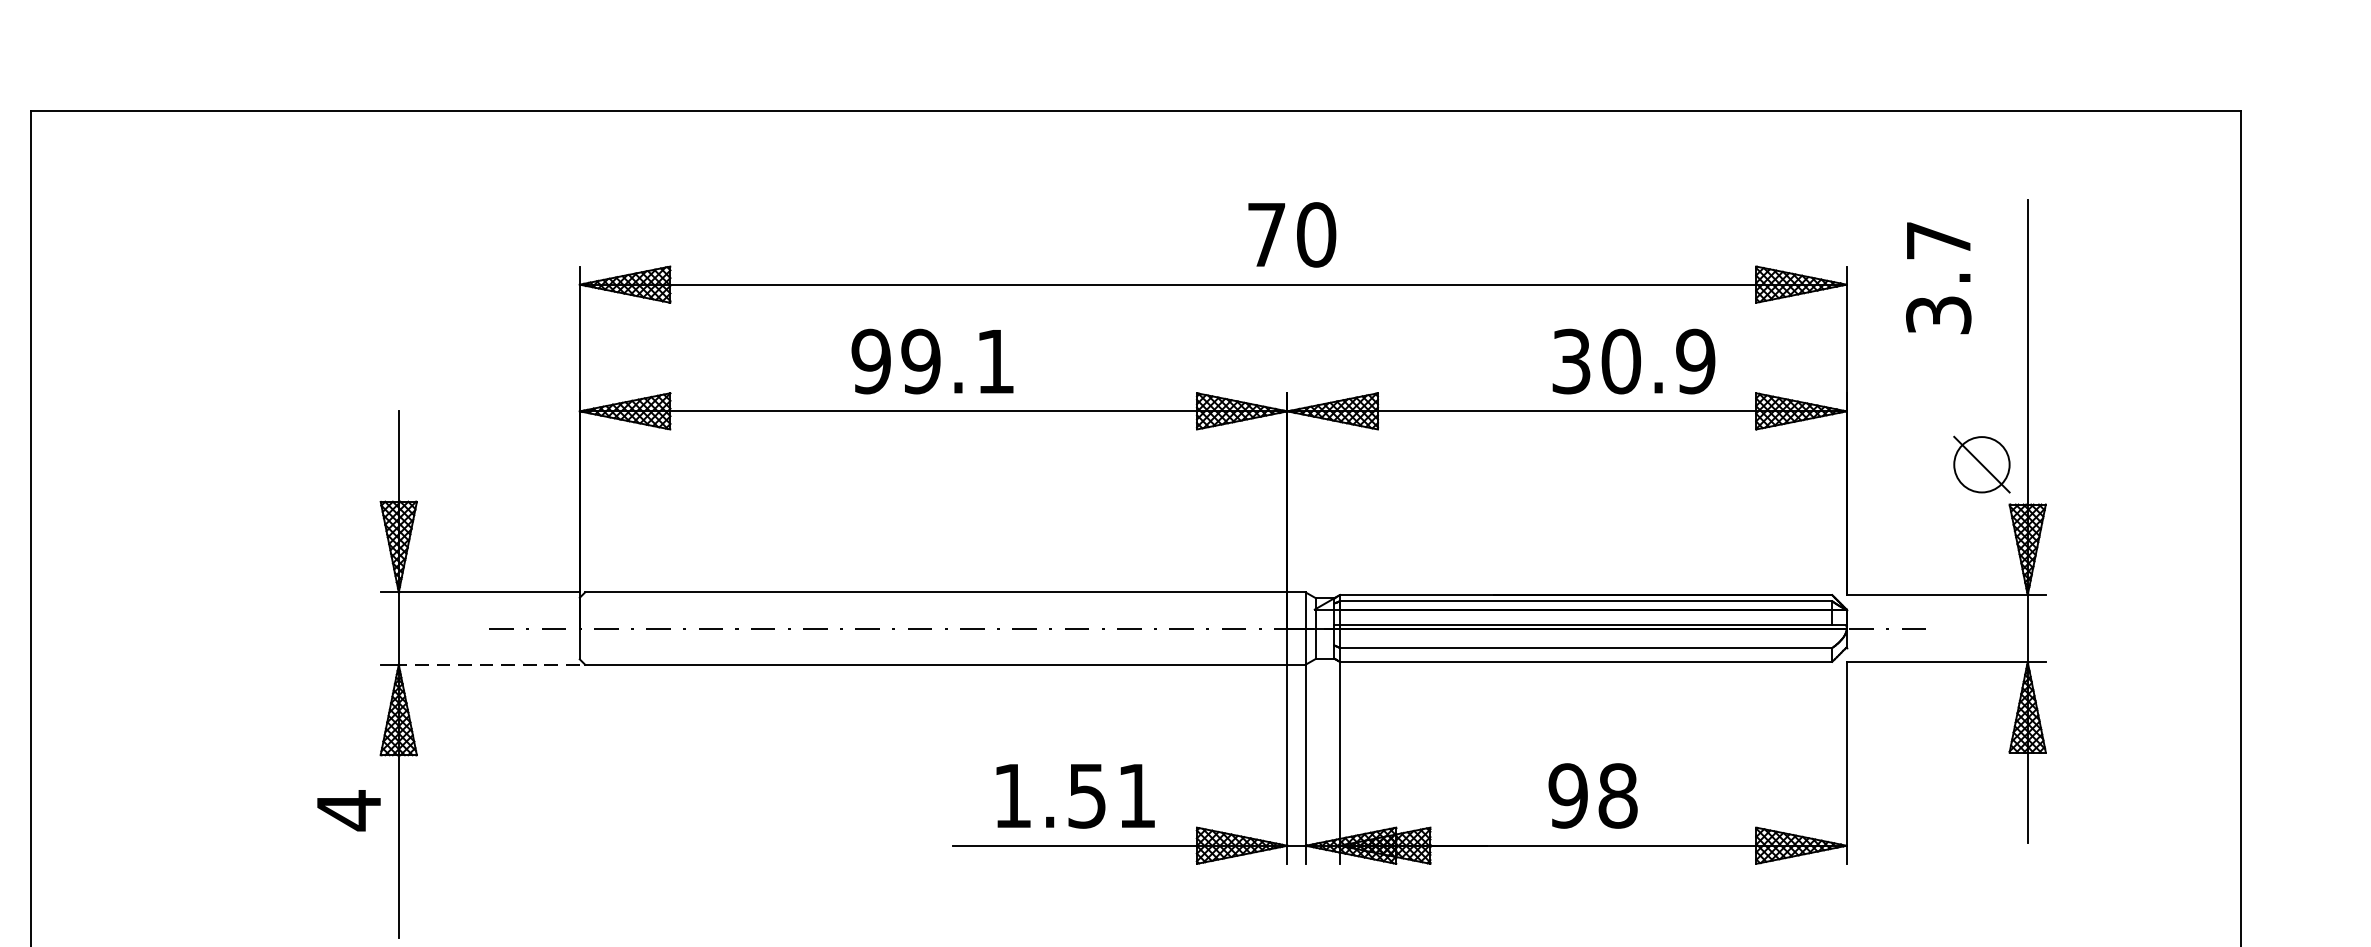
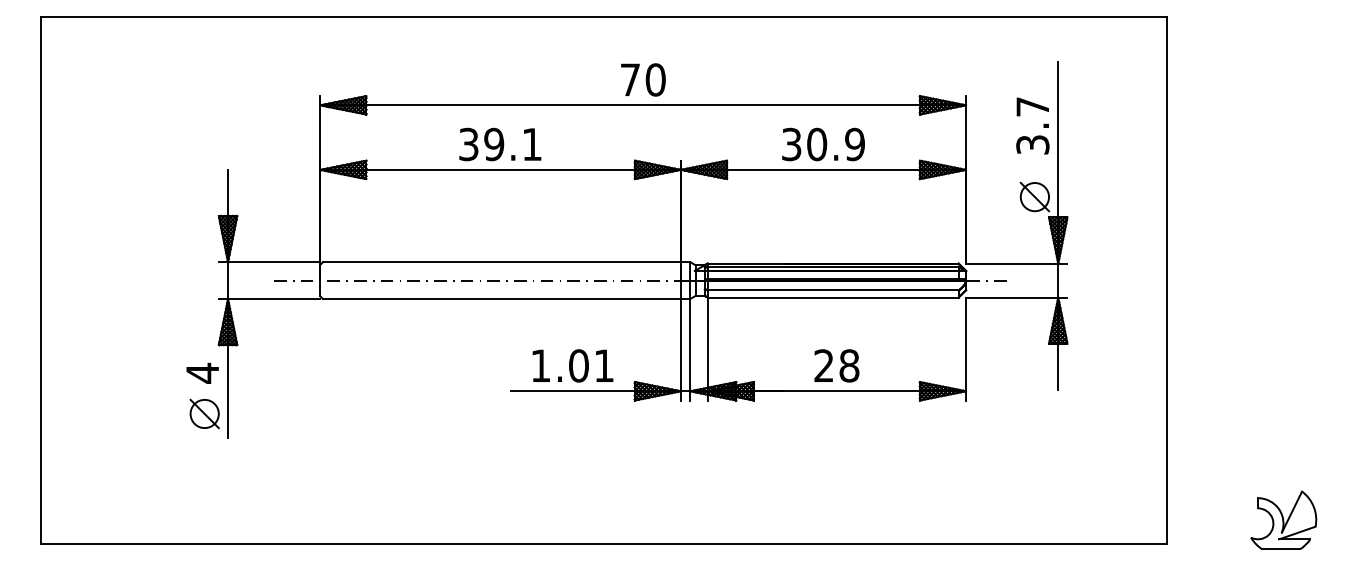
text: (1292, 233) -> (643, 79), moved
text: (1937, 277) -> (1032, 125), moved
text: (870, 361) -> (468, 144), 99.1 -> 39.1
text: (1633, 361) -> (823, 144), moved
line: (487, 665) -> (273, 299), dashed -> solid
text: (1086, 795) -> (578, 365), 1.51 -> 1.01
text: (1567, 795) -> (823, 365), 98 -> 28
part: (352, 889) -> (204, 413), added

